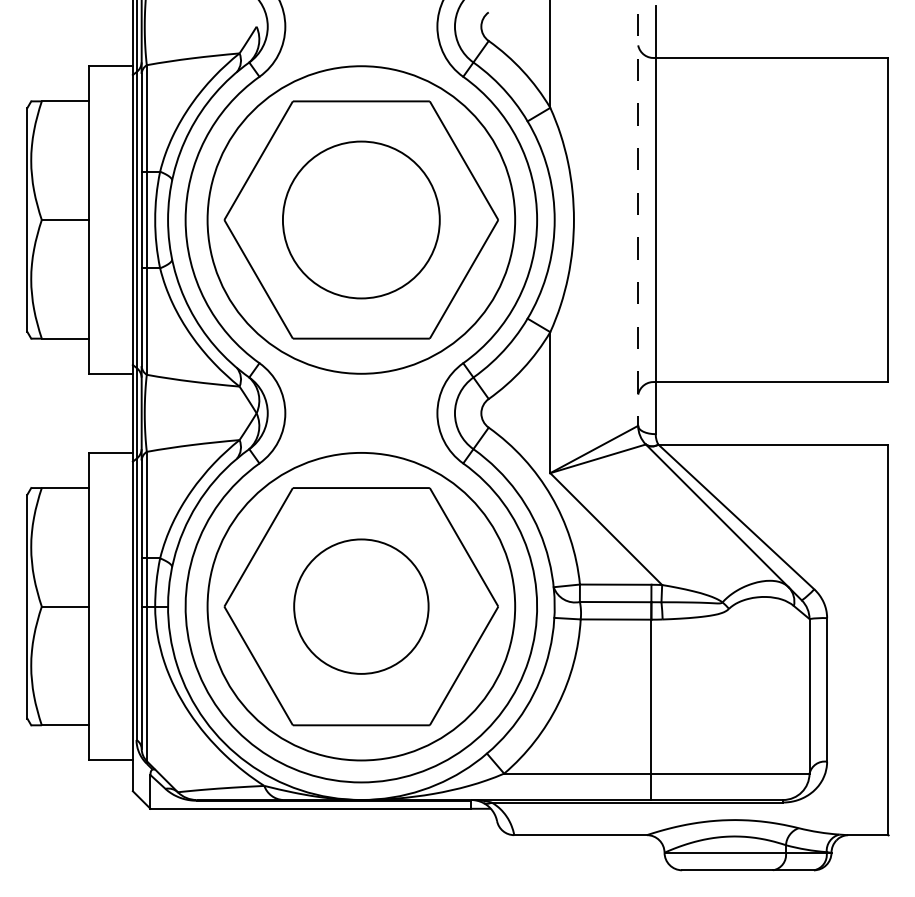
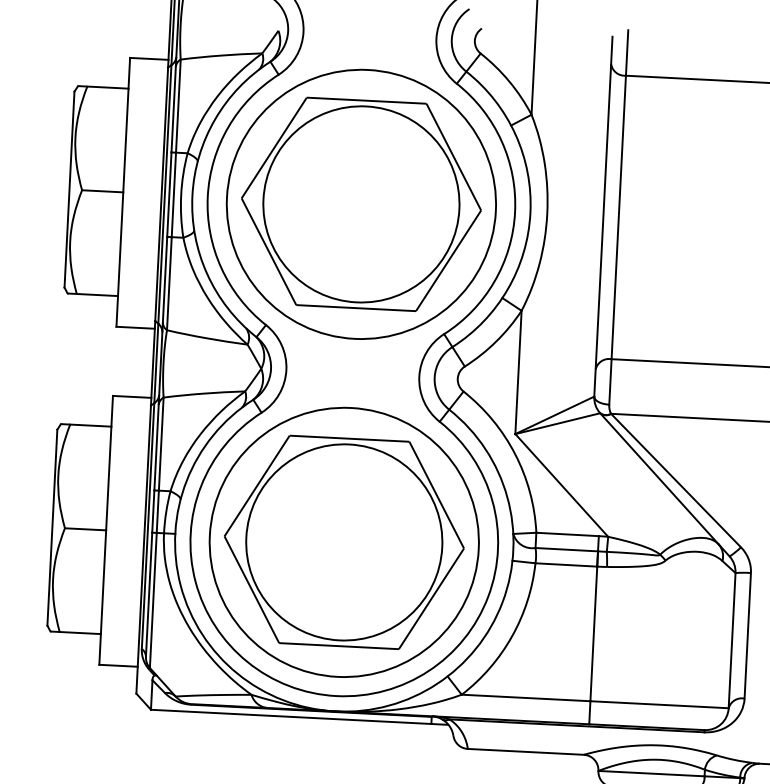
circle: (361, 219) -> (361, 203), size x1.43
line: (638, 220) -> (603, 217), dashed -> solid
circle: (361, 606) -> (344, 542), size x1.67

